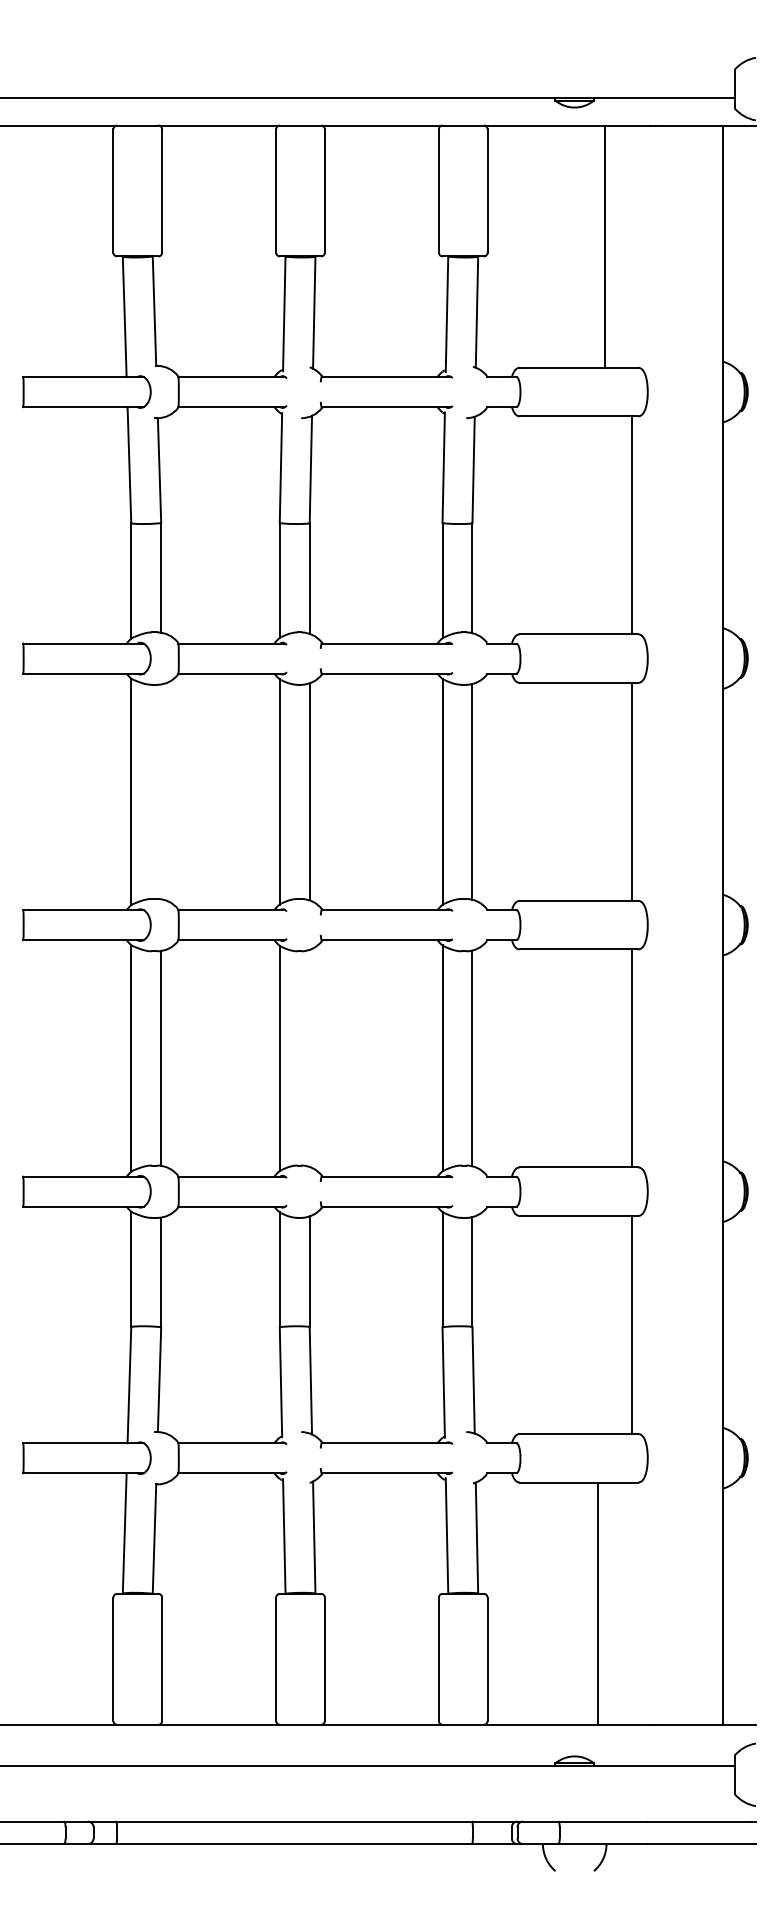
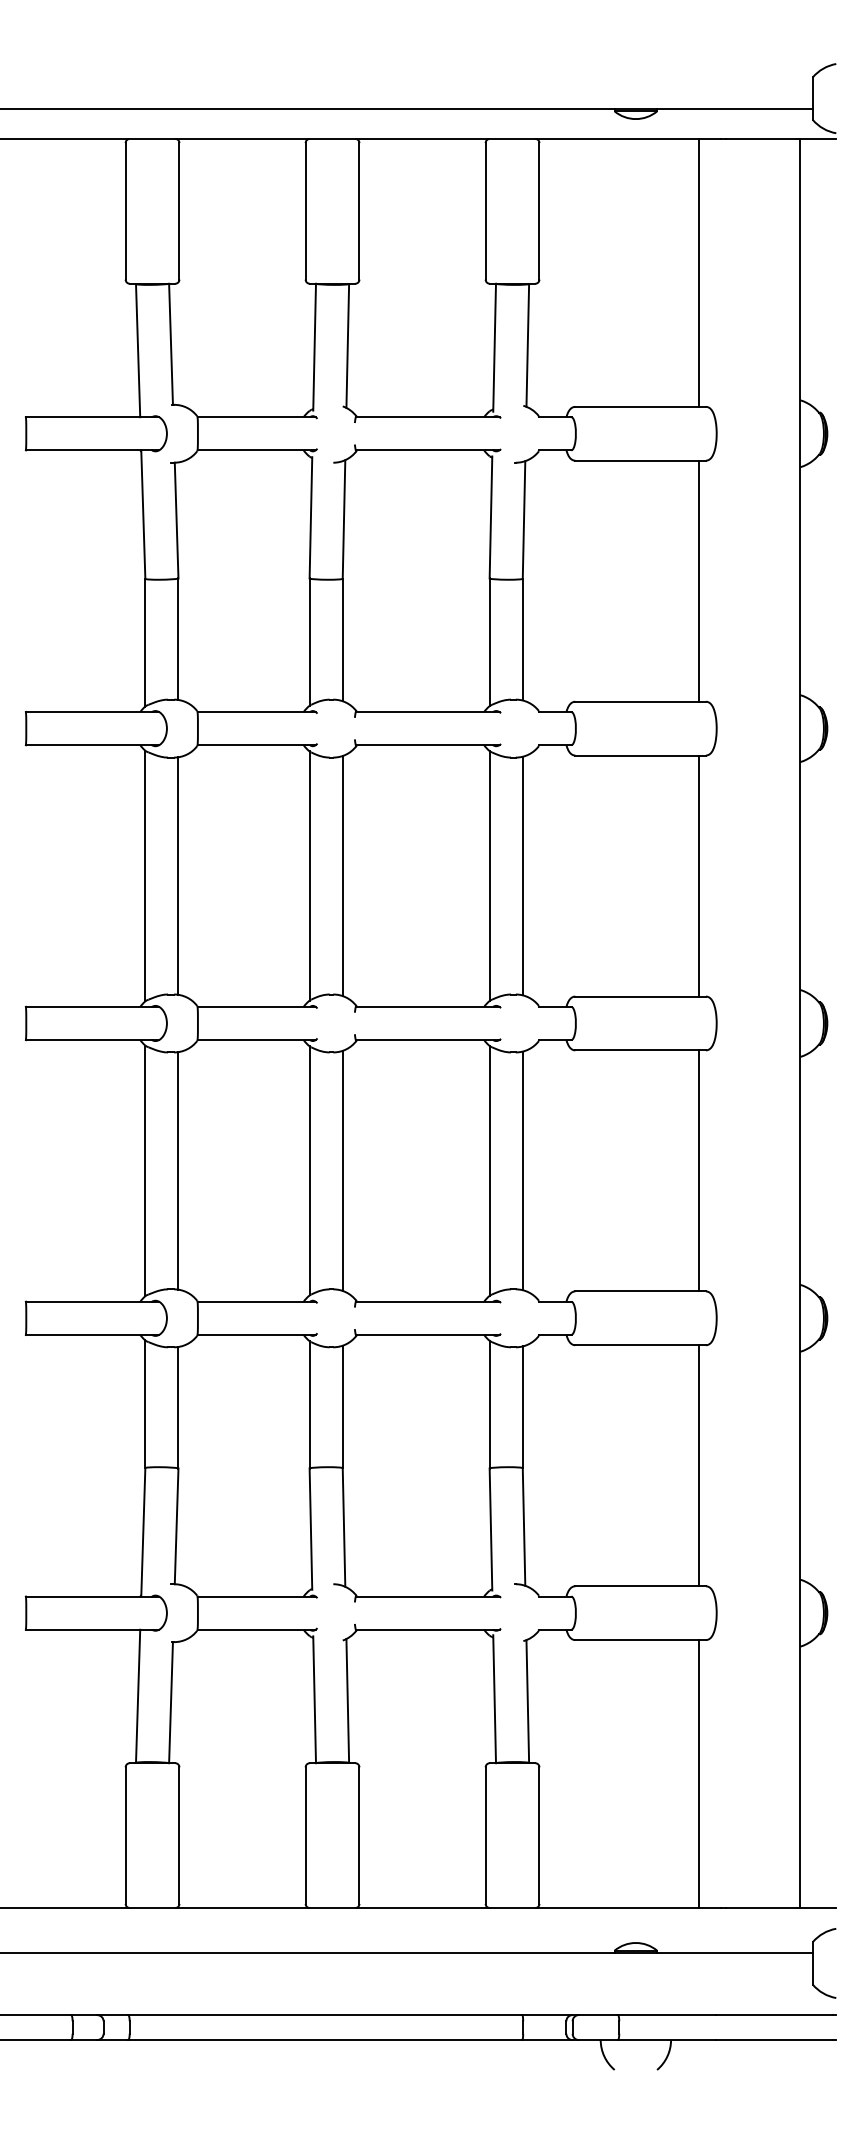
line: (605, 246) -> (698, 272), moved
line: (161, 791) -> (178, 875), added
line: (309, 1058) -> (342, 1170), added
line: (597, 1604) -> (698, 1774), moved

